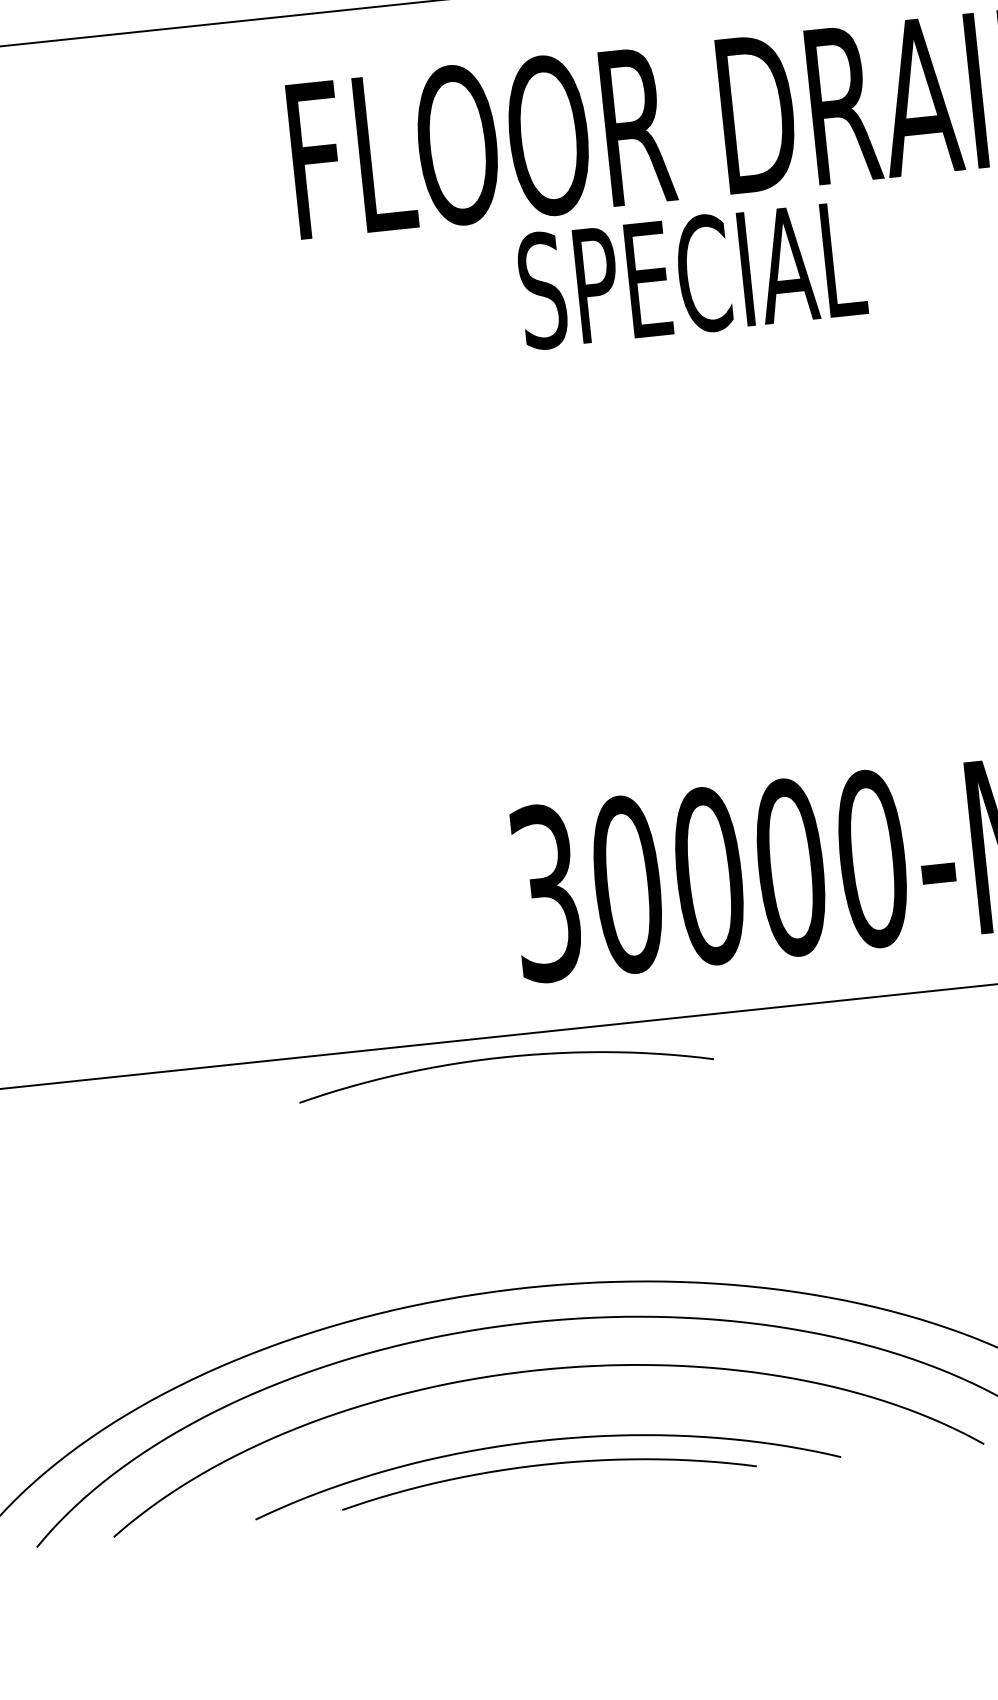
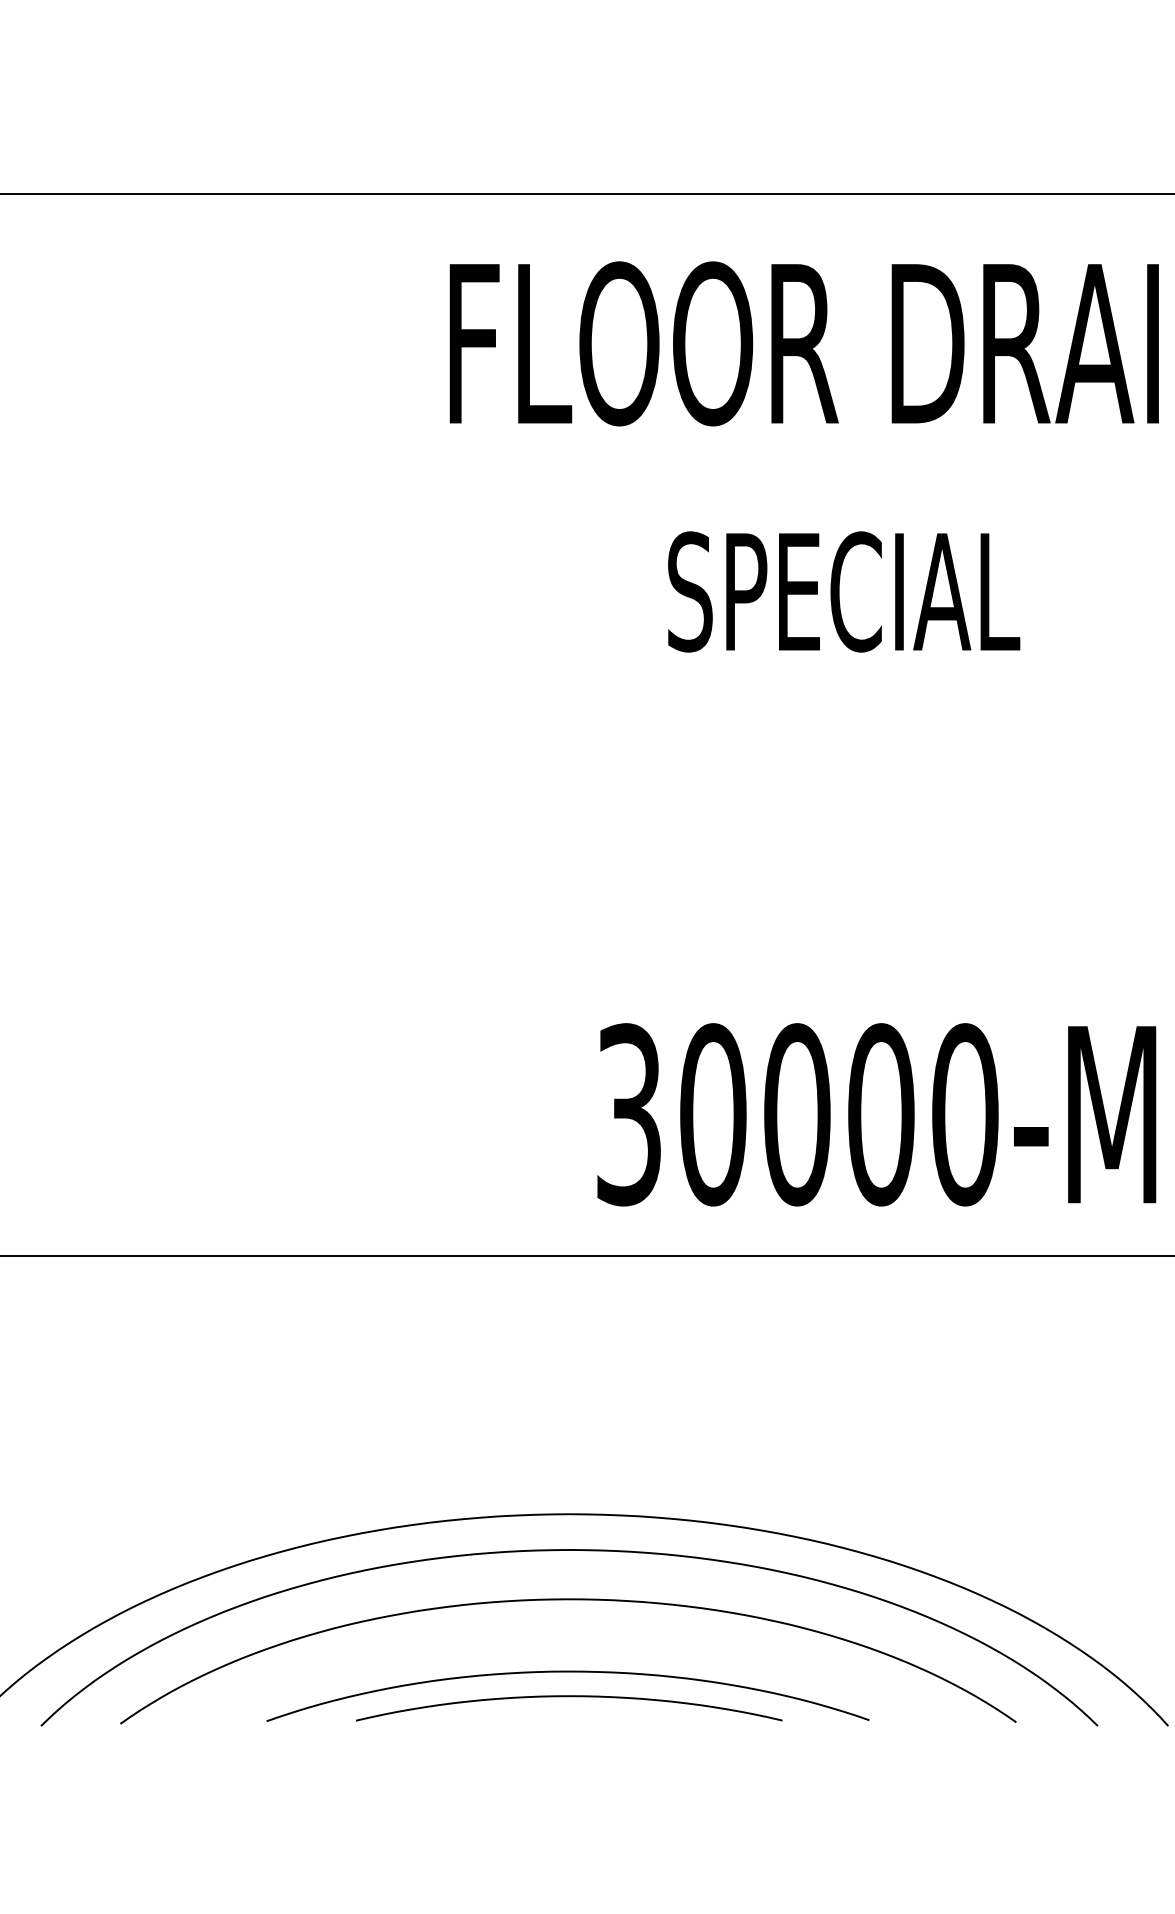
text: (692, 274) -> (844, 591), moved
curve: (504, 1058) -> (569, 1278), removed

